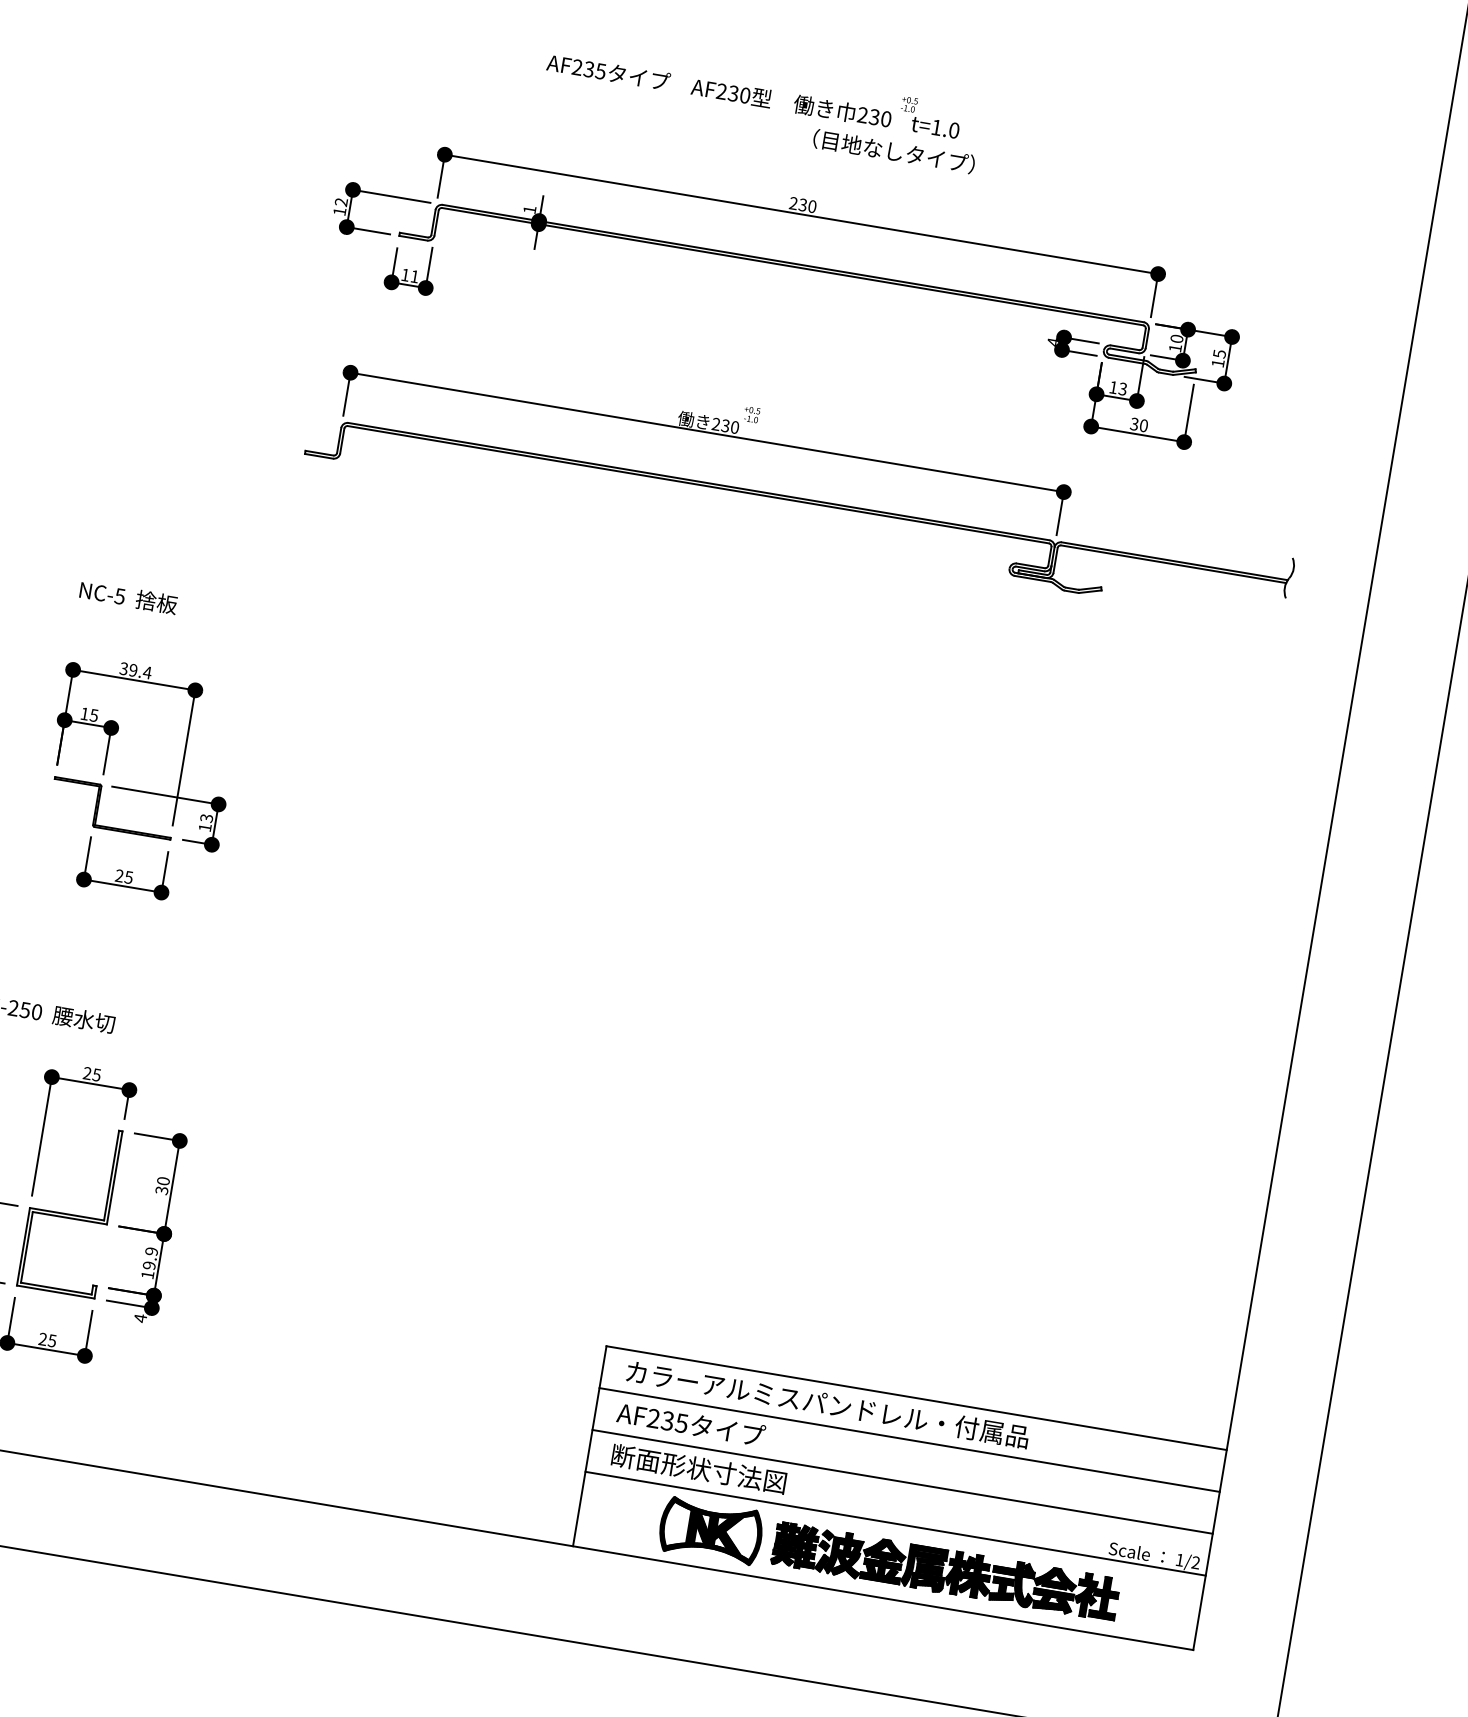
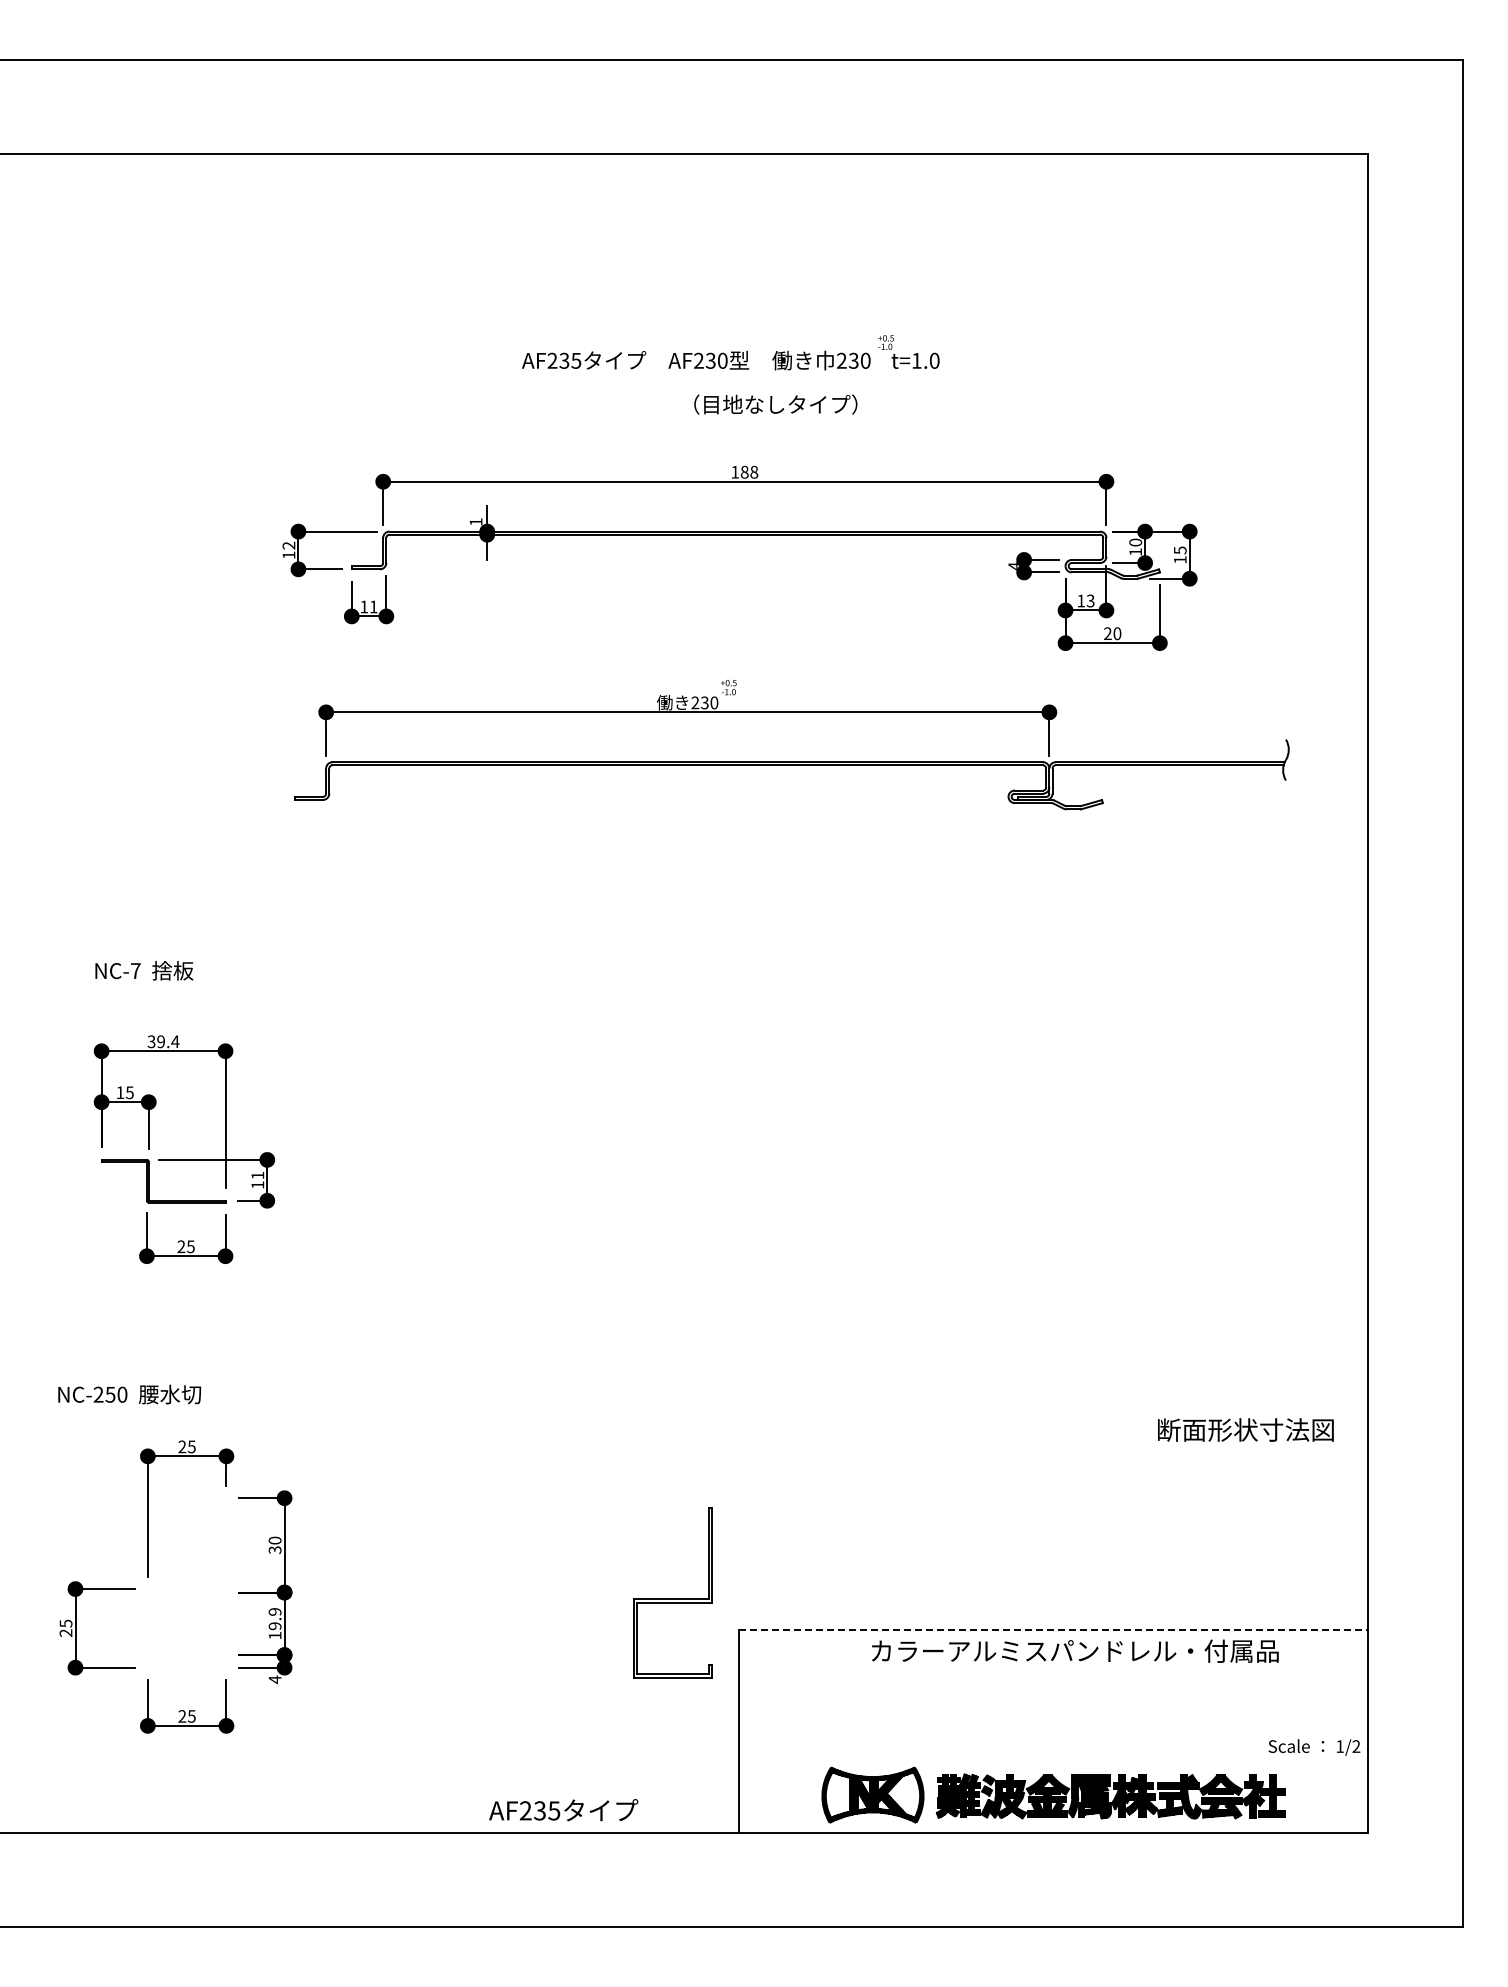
text: (754, 88) -> (730, 352), moved
text: (893, 151) -> (775, 404), moved
text: (802, 204) -> (744, 471), 230 -> 188
text: (1134, 423) -> (1107, 633), 30 -> 20
text: (119, 596) -> (135, 971), NC-5 -> NC-7
text: (206, 818) -> (257, 1175), 13 -> 11
part: (69, 1207) -> (672, 1592), moved
line: (917, 1398) -> (1054, 1630), solid -> dashed
text: (828, 1403) -> (1075, 1650), moved
text: (690, 1424) -> (563, 1810), moved
line: (909, 1439) -> (1053, 1672), removed
text: (698, 1468) -> (1245, 1429), moved
line: (902, 1482) -> (1053, 1715), removed
line: (895, 1523) -> (1053, 1757), removed

